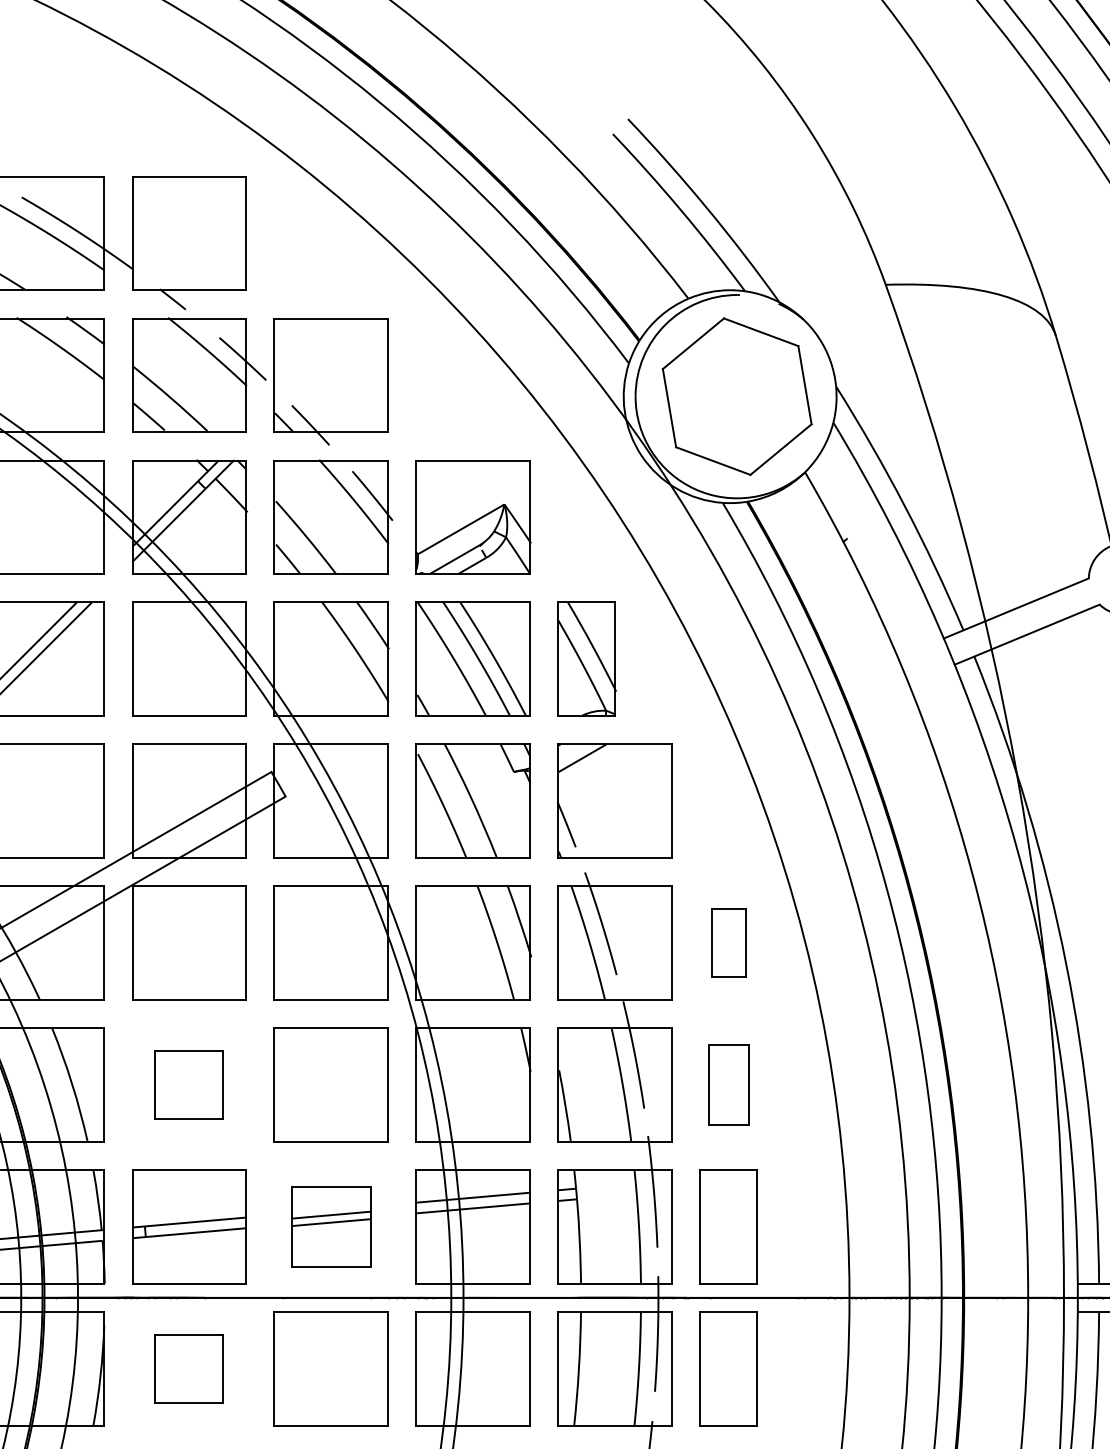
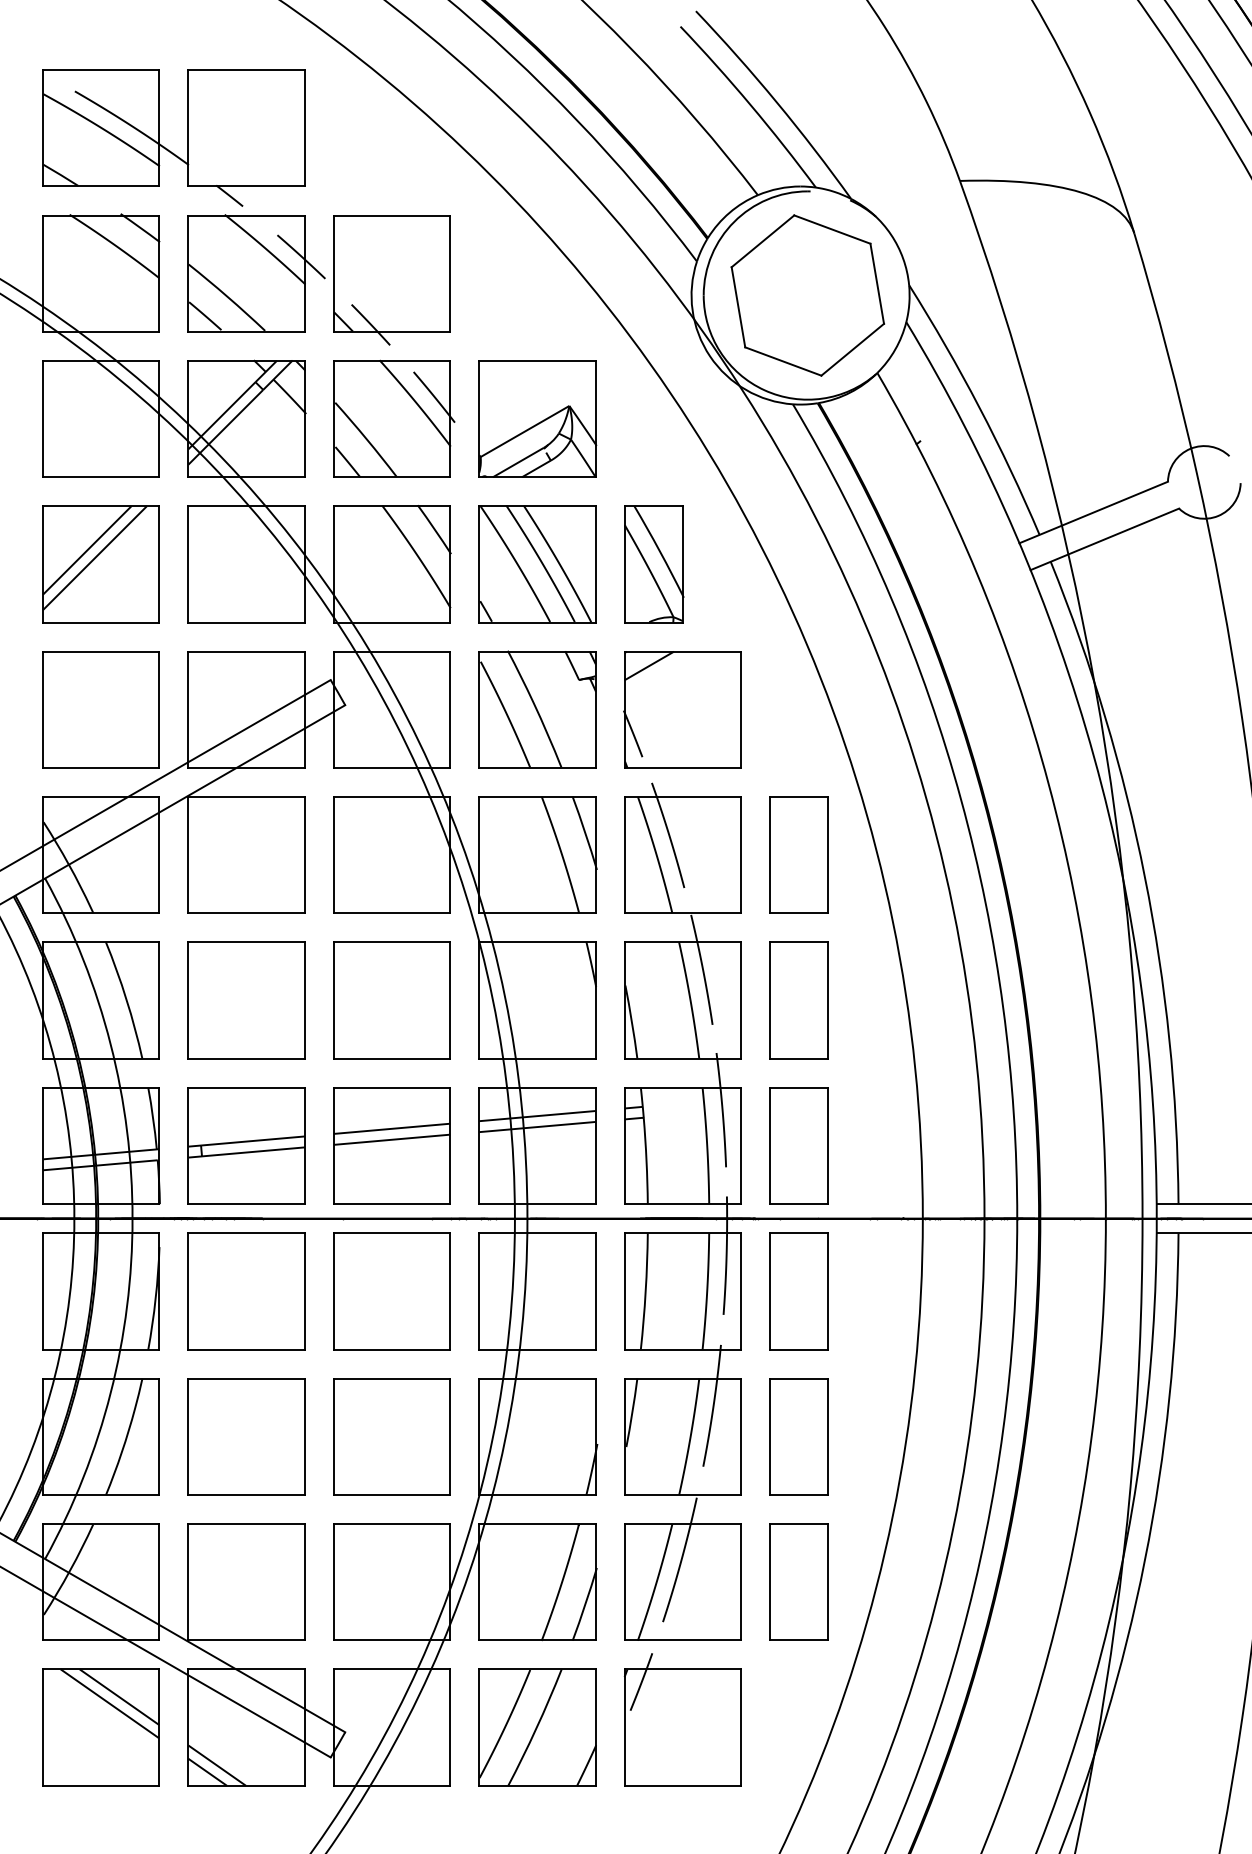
part: (728, 942) -> (798, 854), size x1.67
part: (189, 1084) -> (246, 1000), size x1.67
part: (728, 1084) -> (798, 1000), size x1.43
part: (330, 1226) -> (391, 1145), size x1.43
part: (189, 1368) -> (246, 1291), size x1.67

